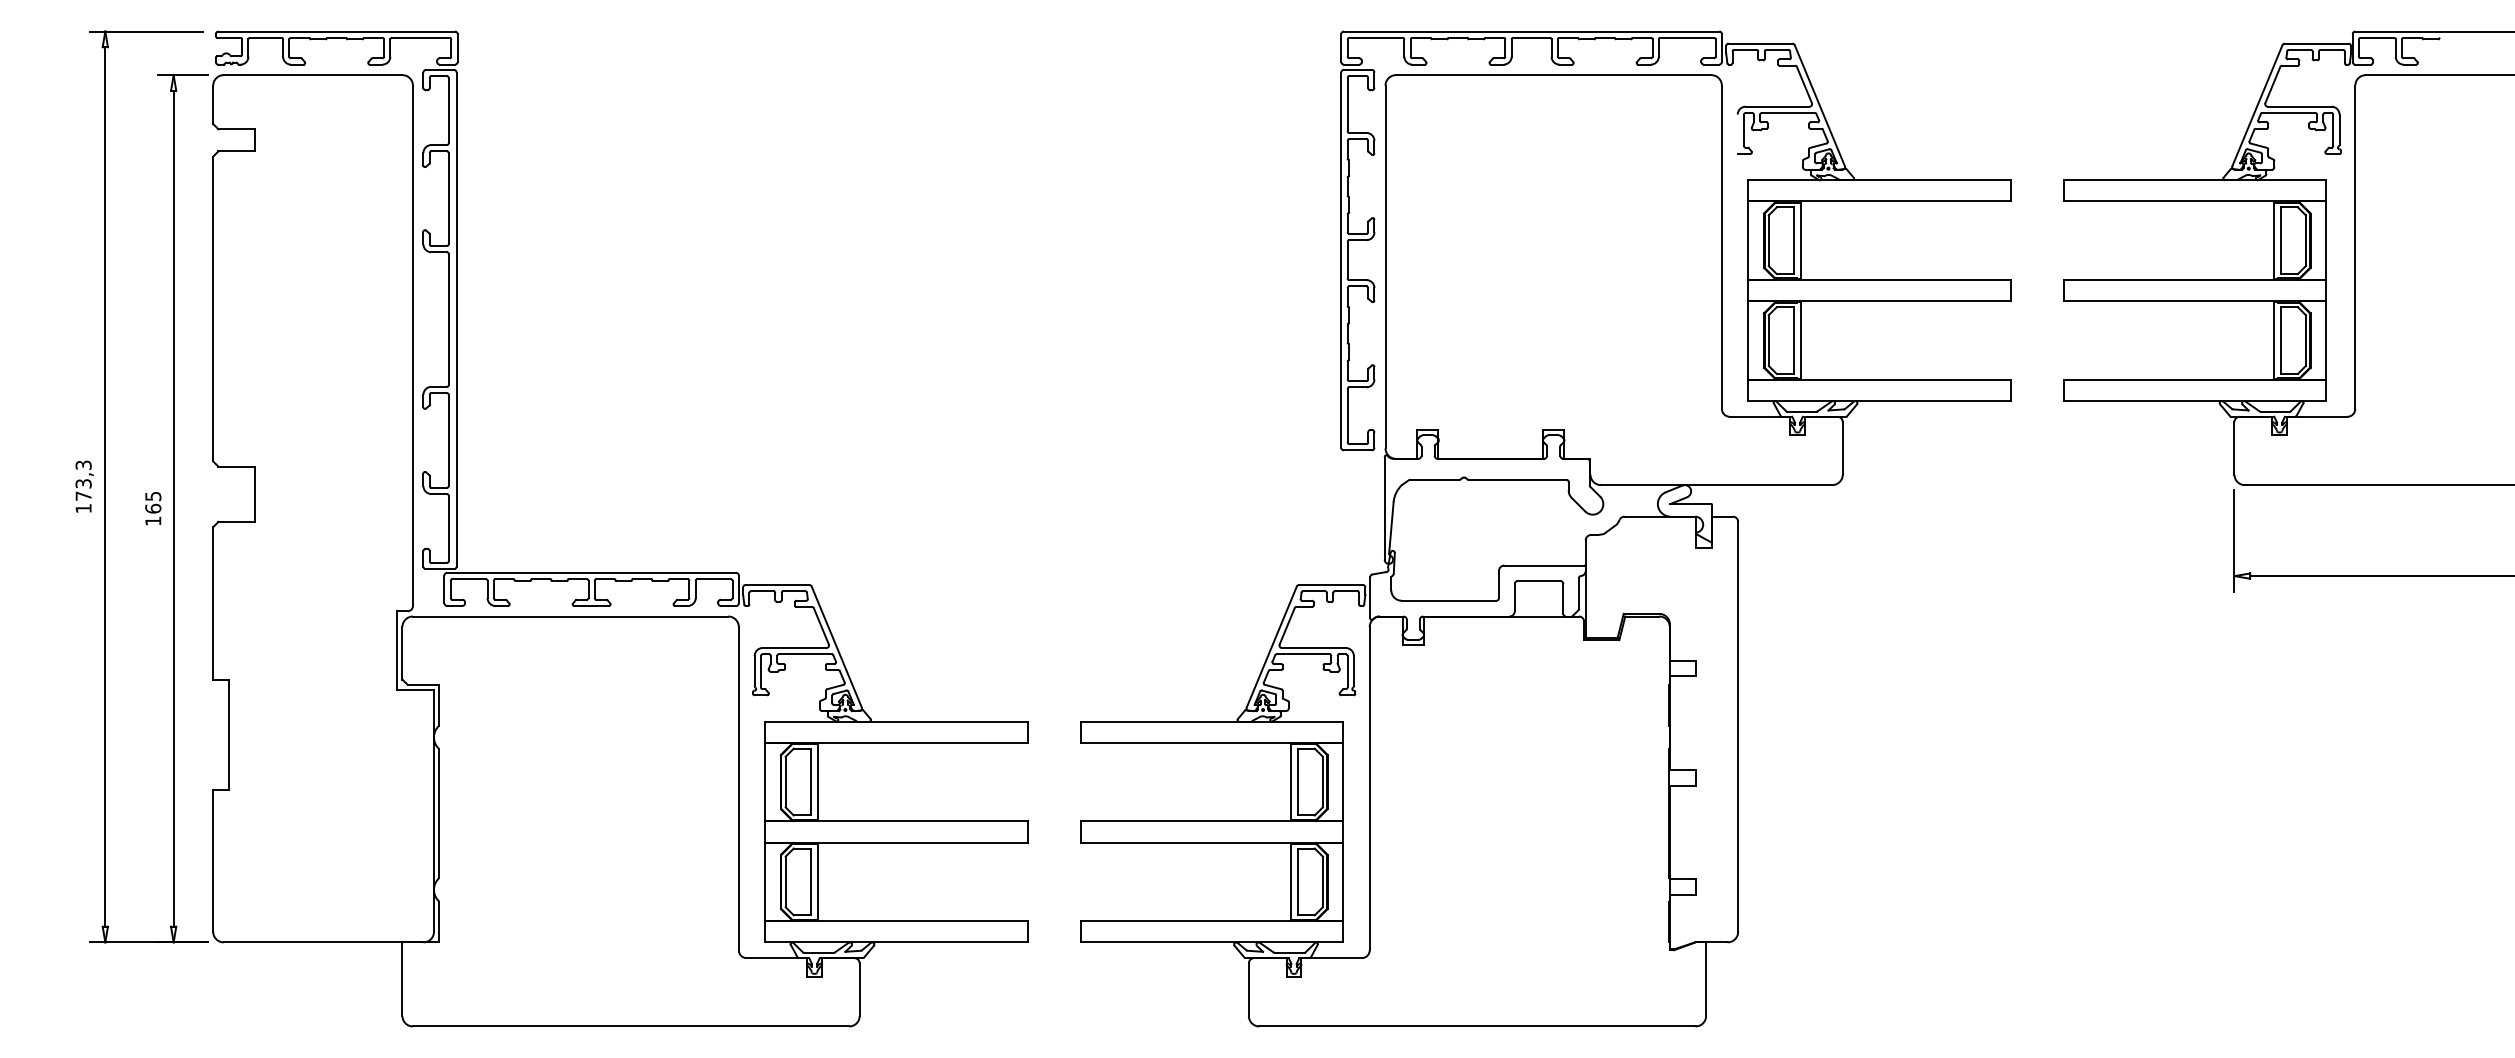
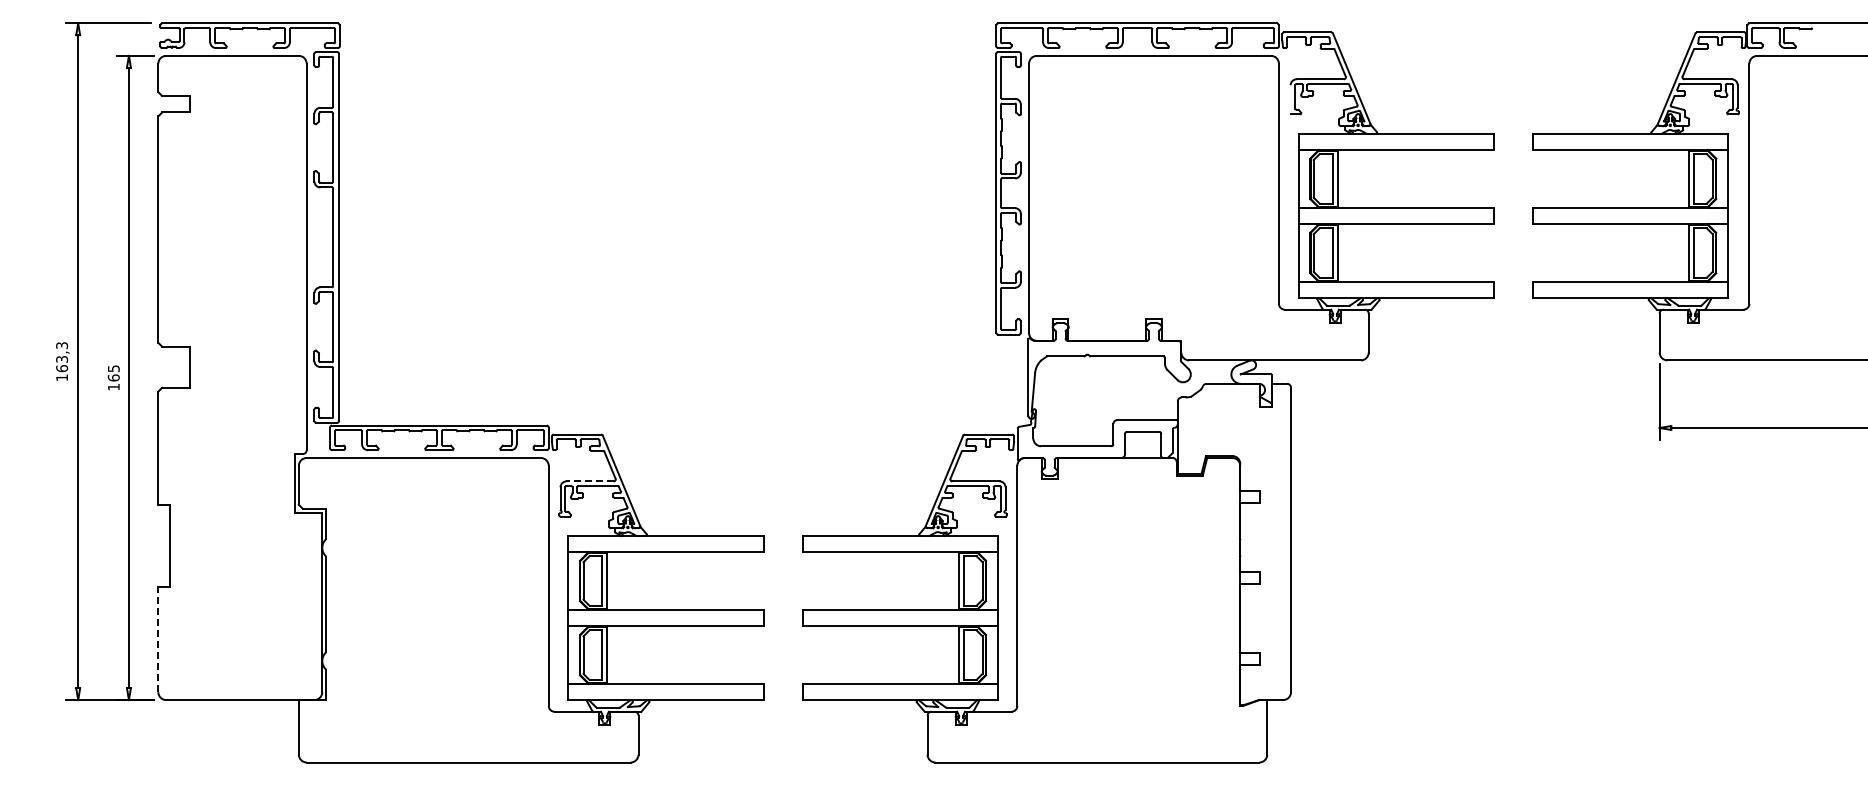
text: (84, 496) -> (62, 368), 173,3 -> 163,3
line: (795, 648) -> (590, 481), solid -> dashed
line: (213, 860) -> (158, 639), solid -> dashed

